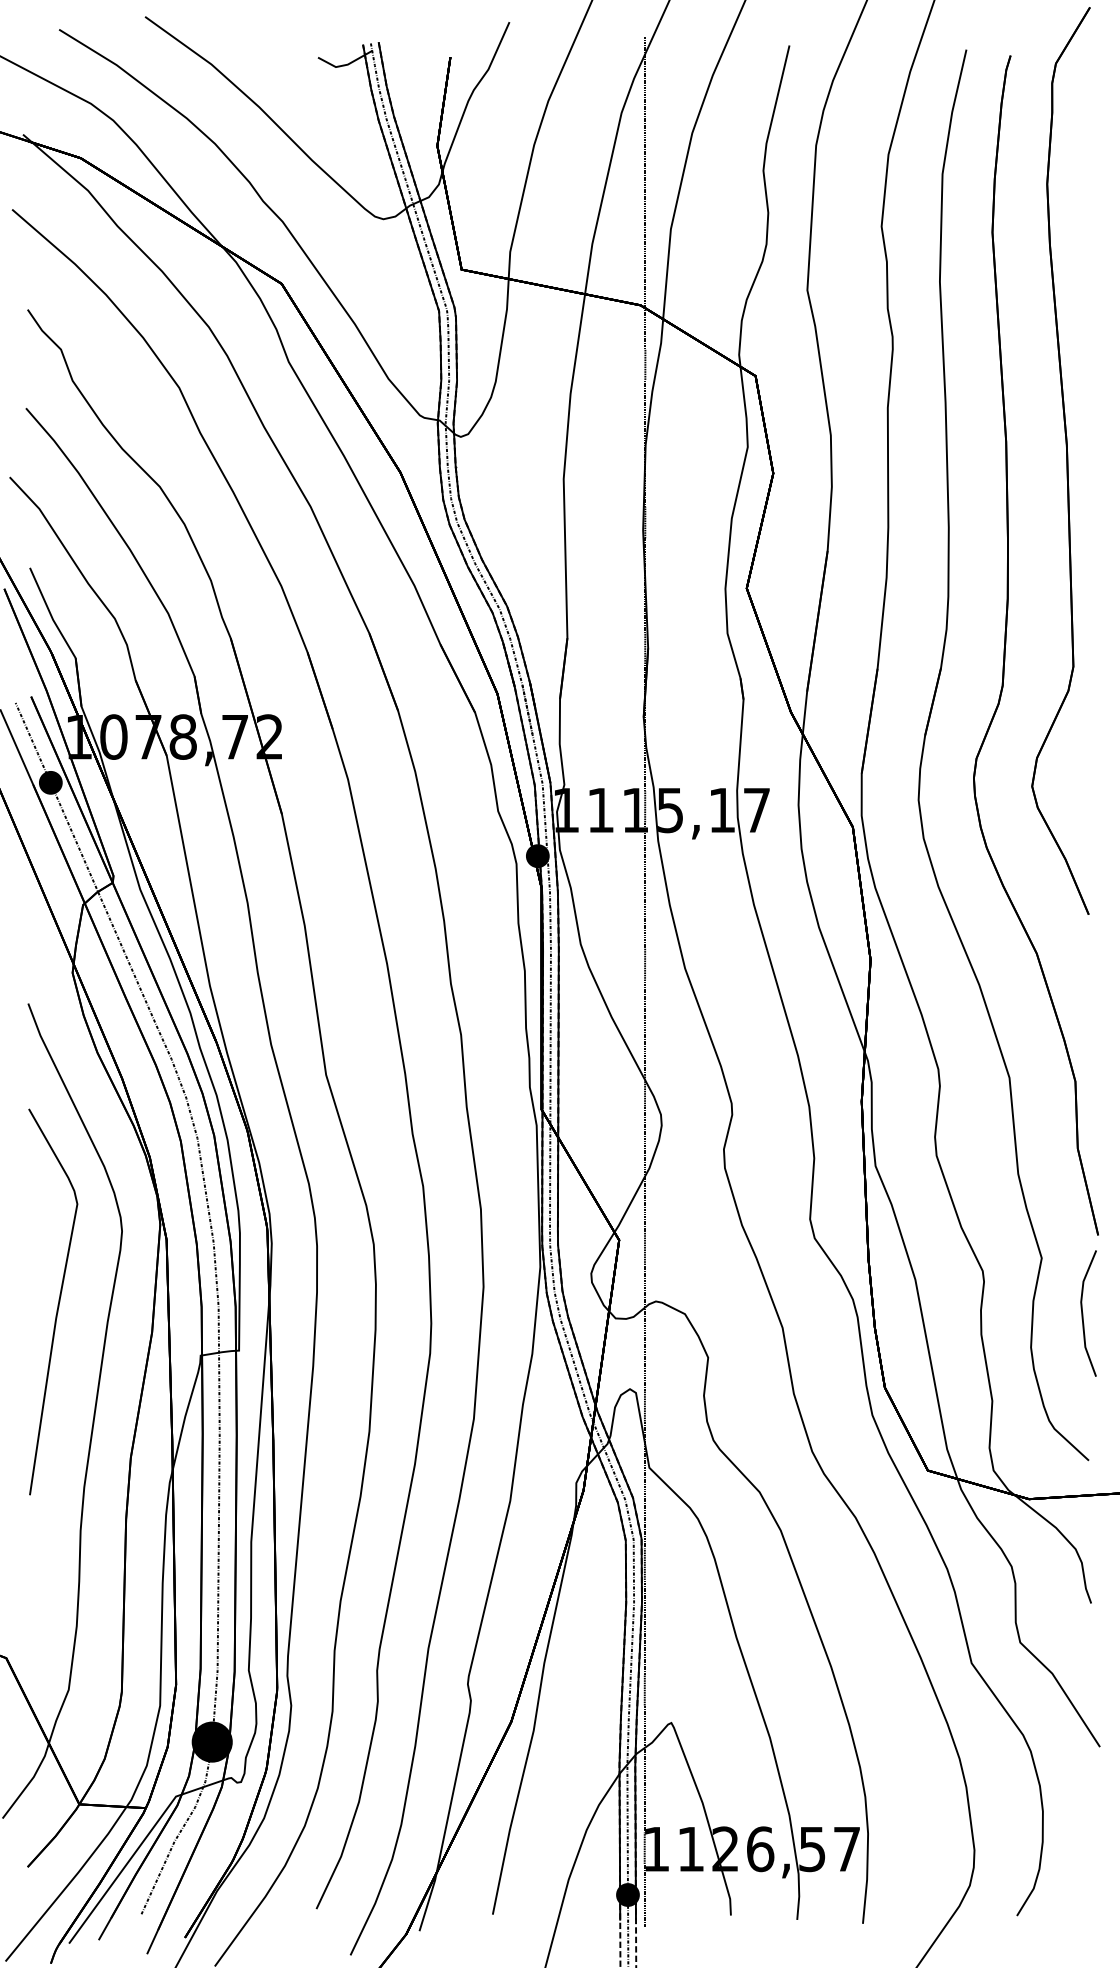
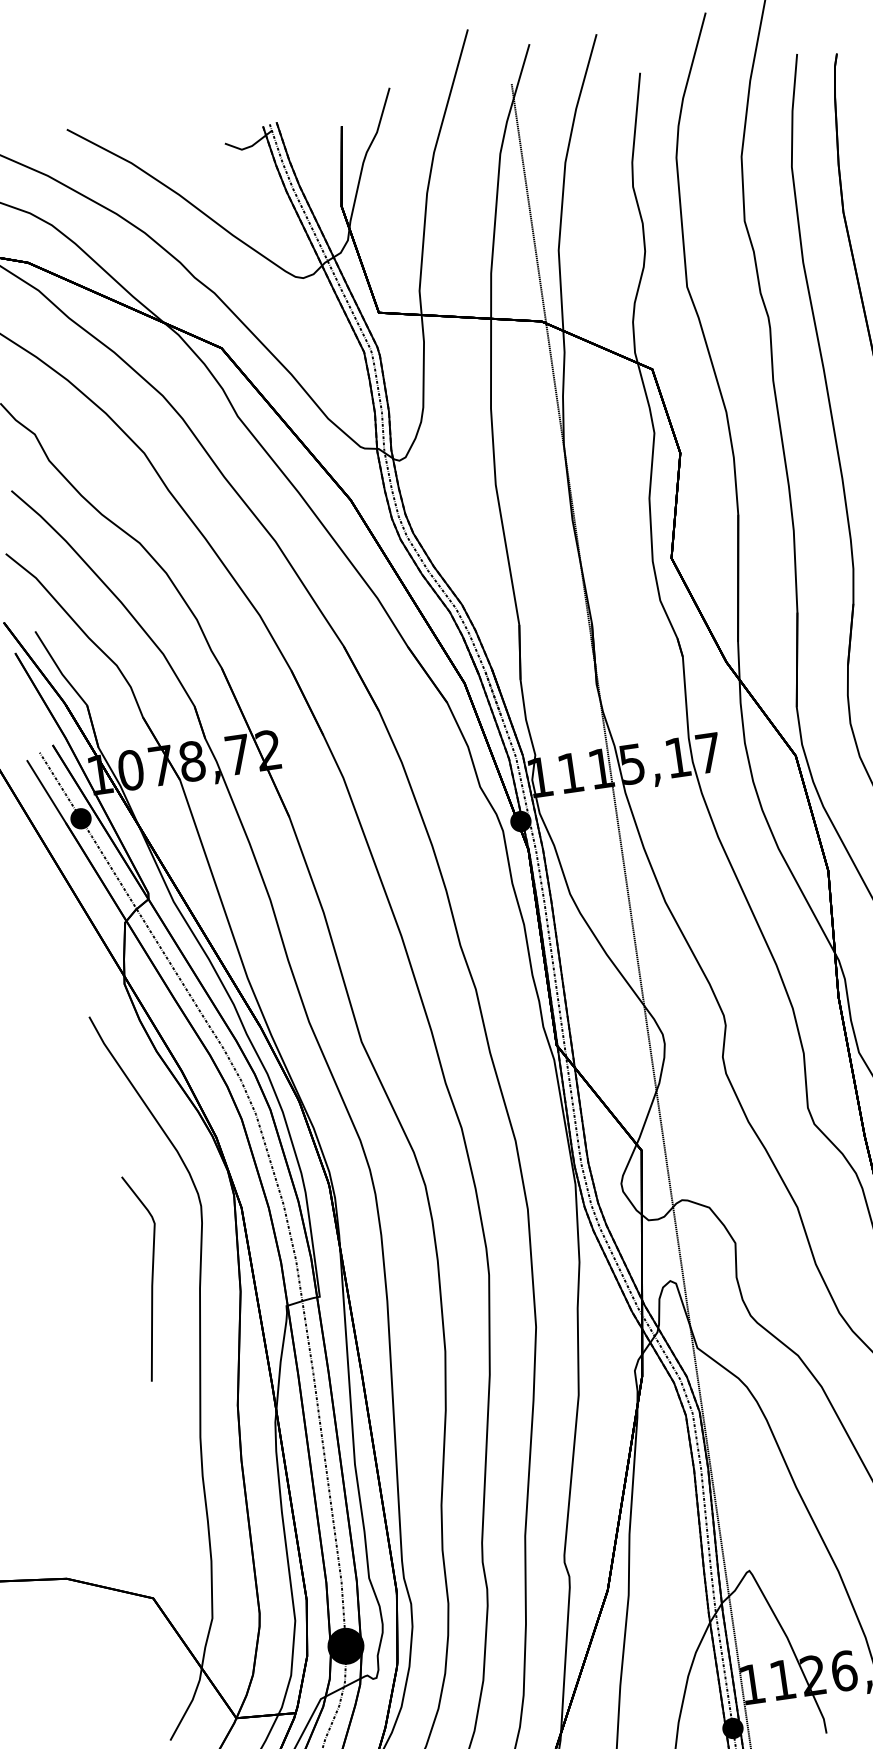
part: (53, 1301) -> (149, 1276), size x0.6

